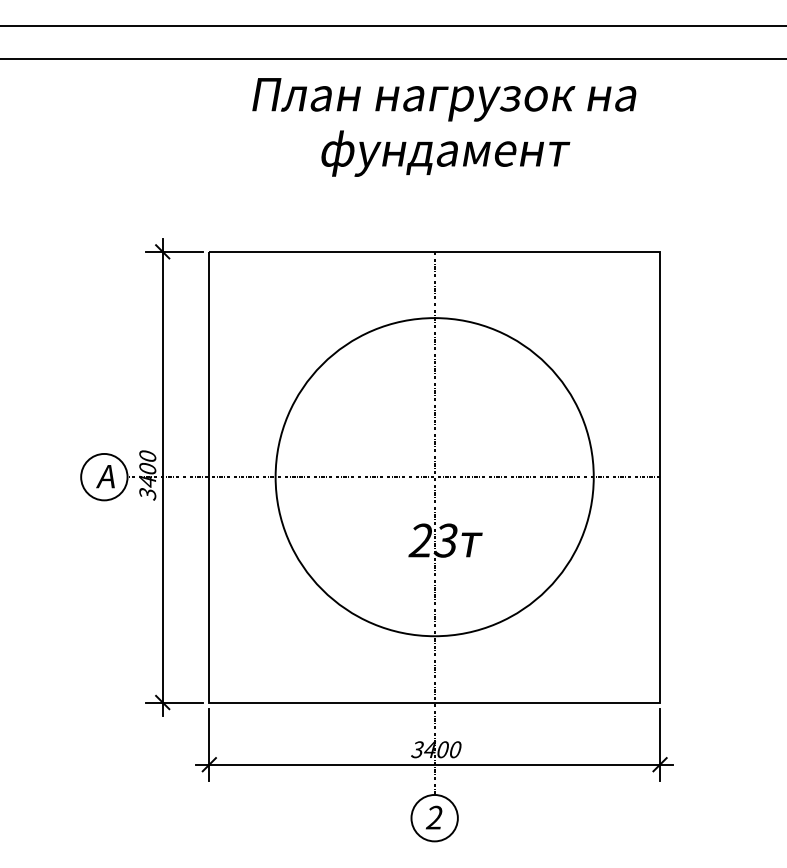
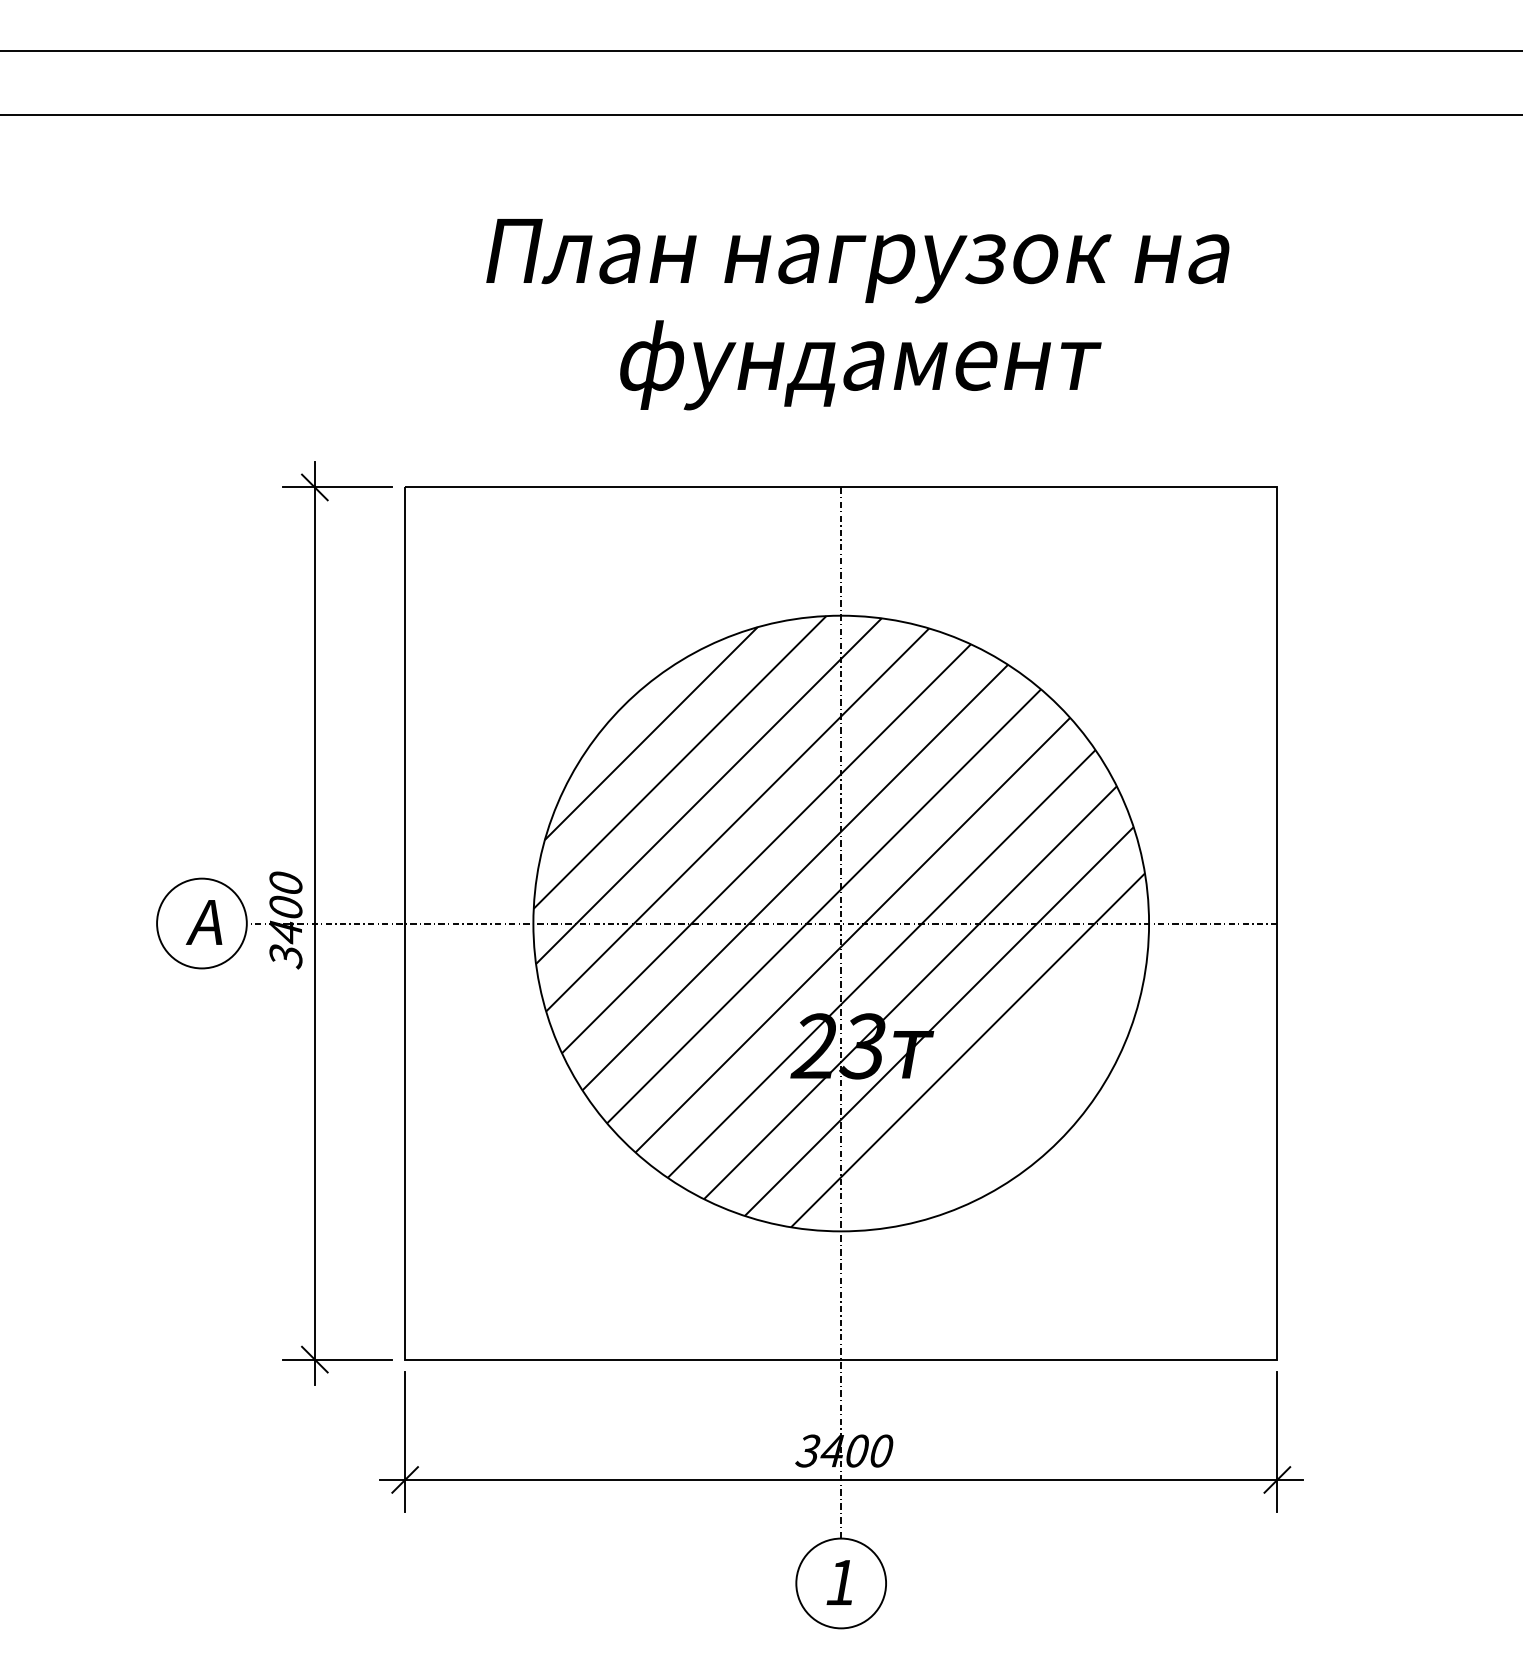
text: (444, 127) -> (858, 314), moved
hatch: (433, 476) -> (838, 922), added
text: (433, 817) -> (838, 1582), 2 -> 1

